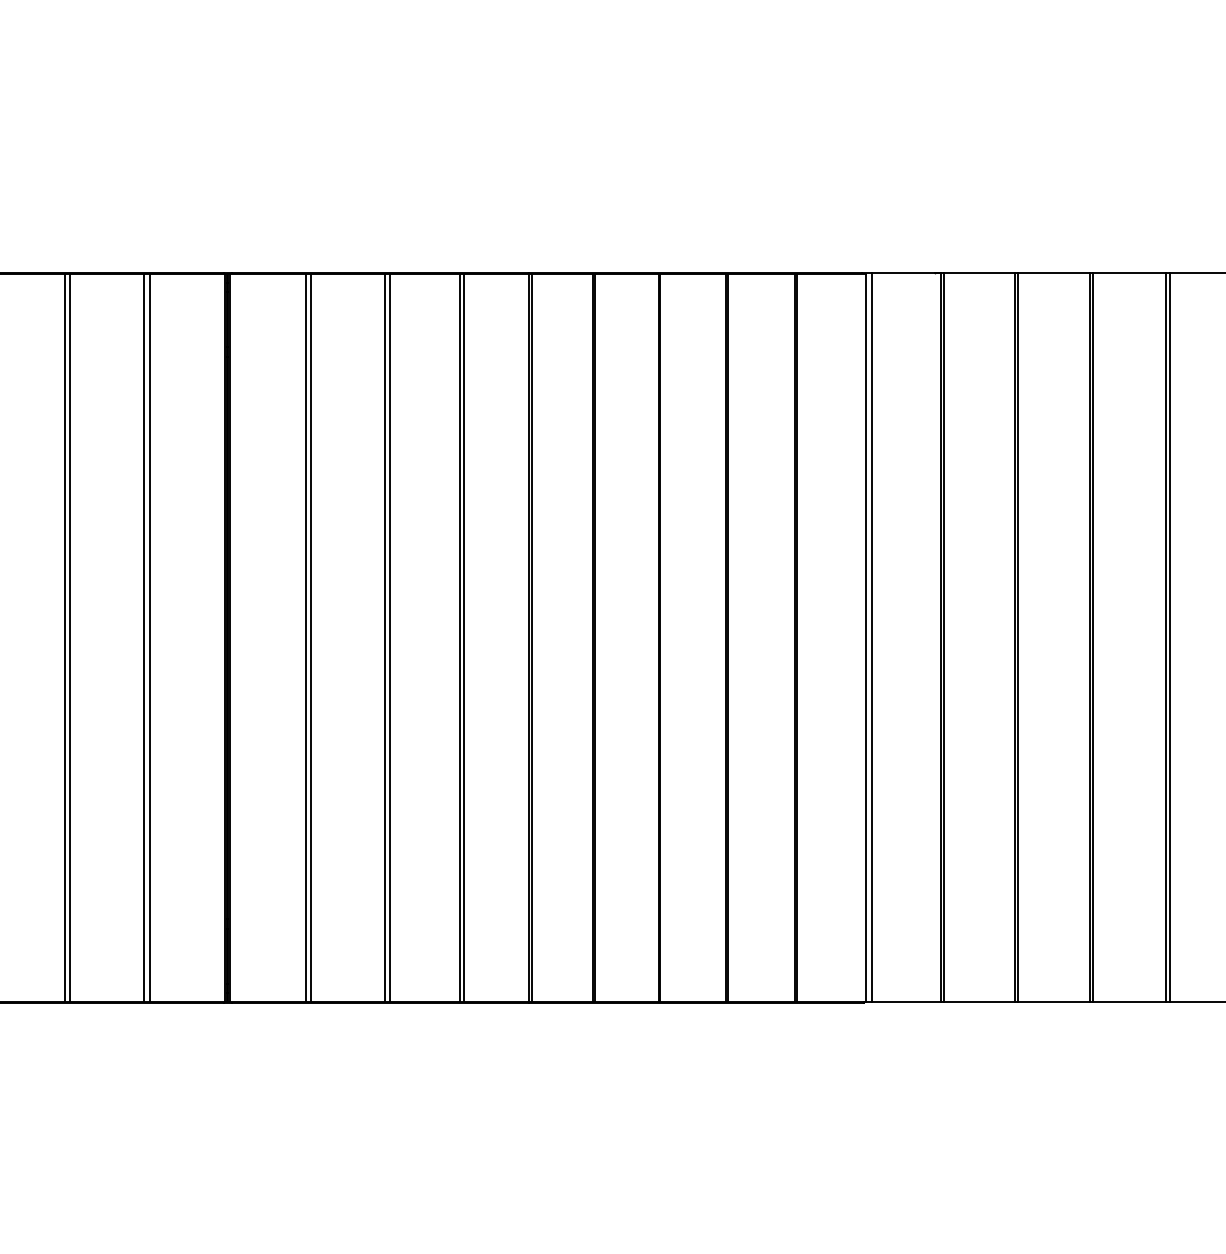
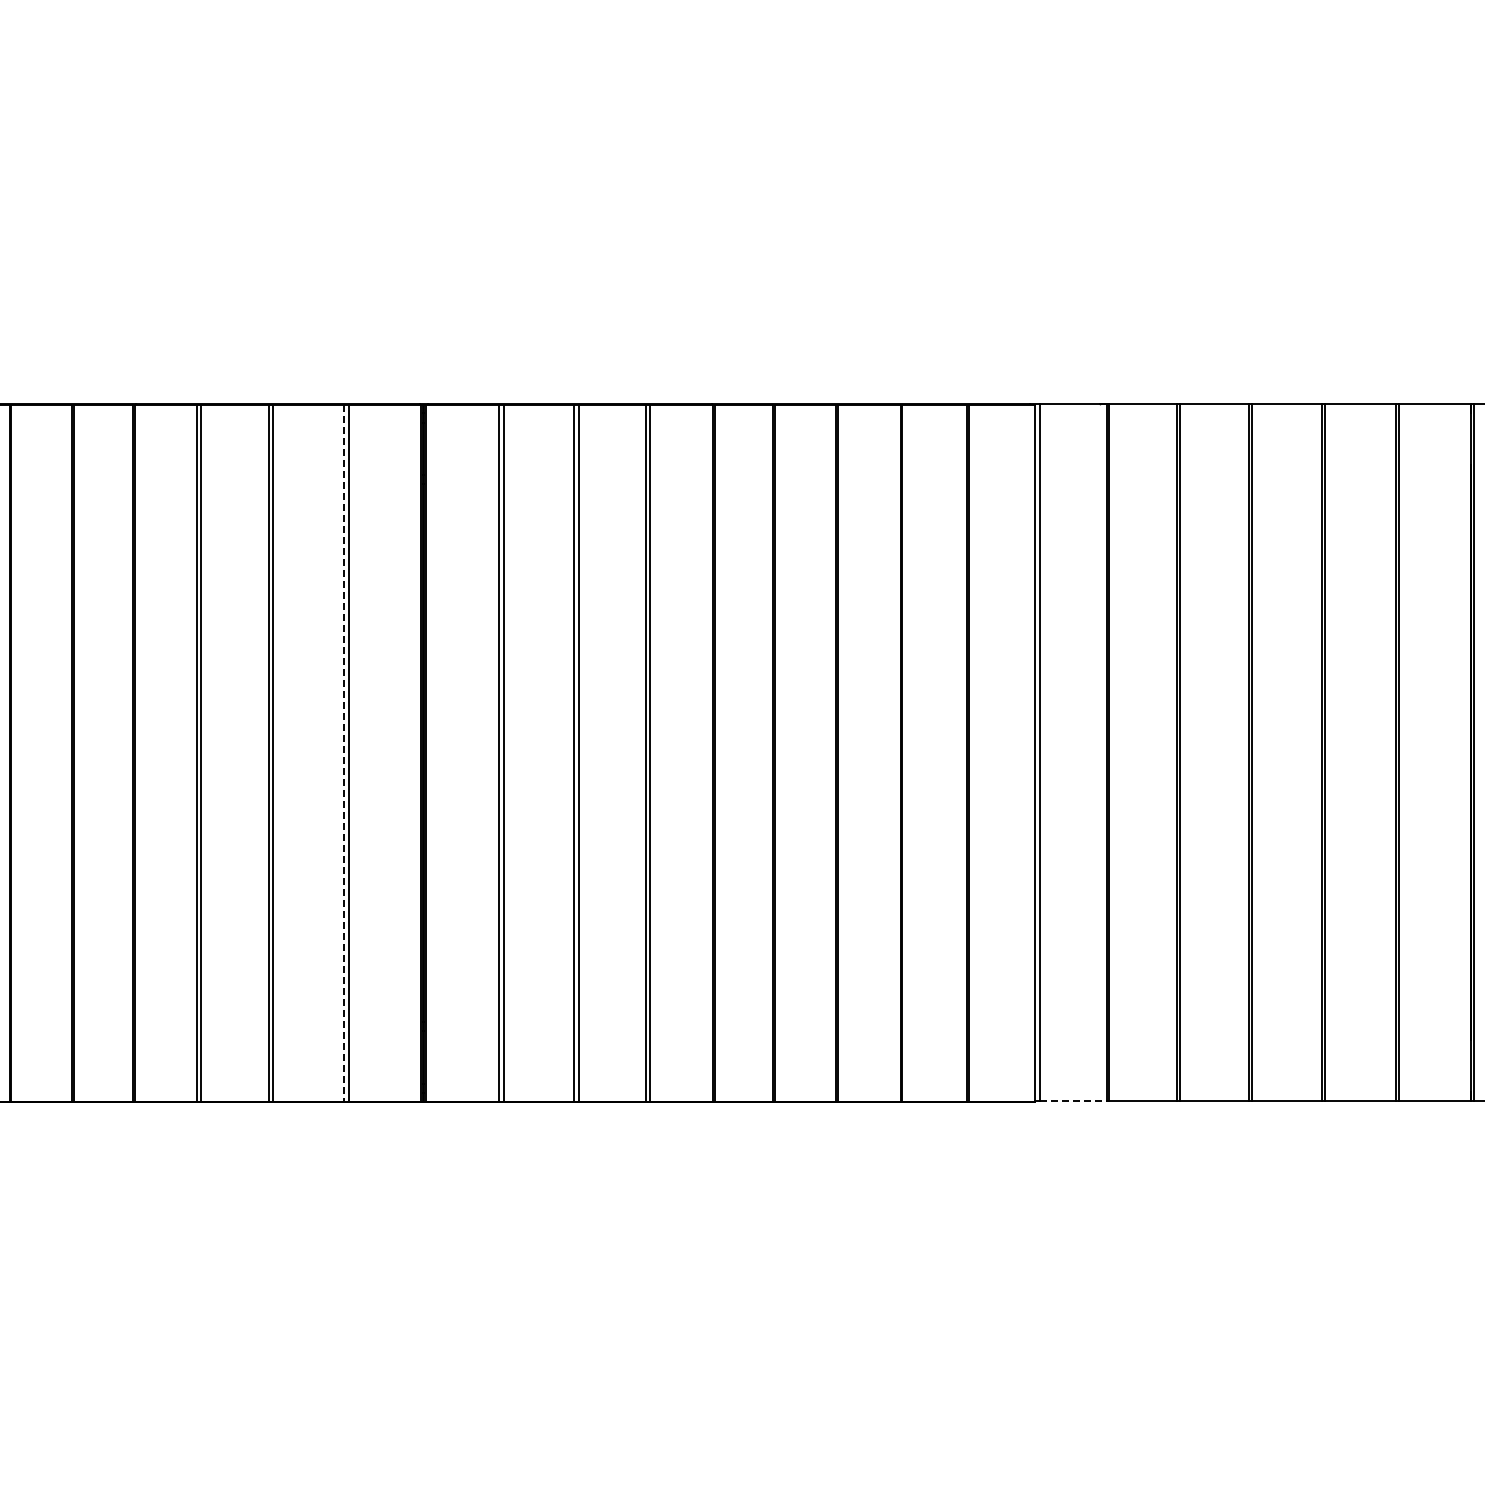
line: (143, 638) -> (343, 753), solid -> dashed
line: (906, 1001) -> (1073, 1101), solid -> dashed

